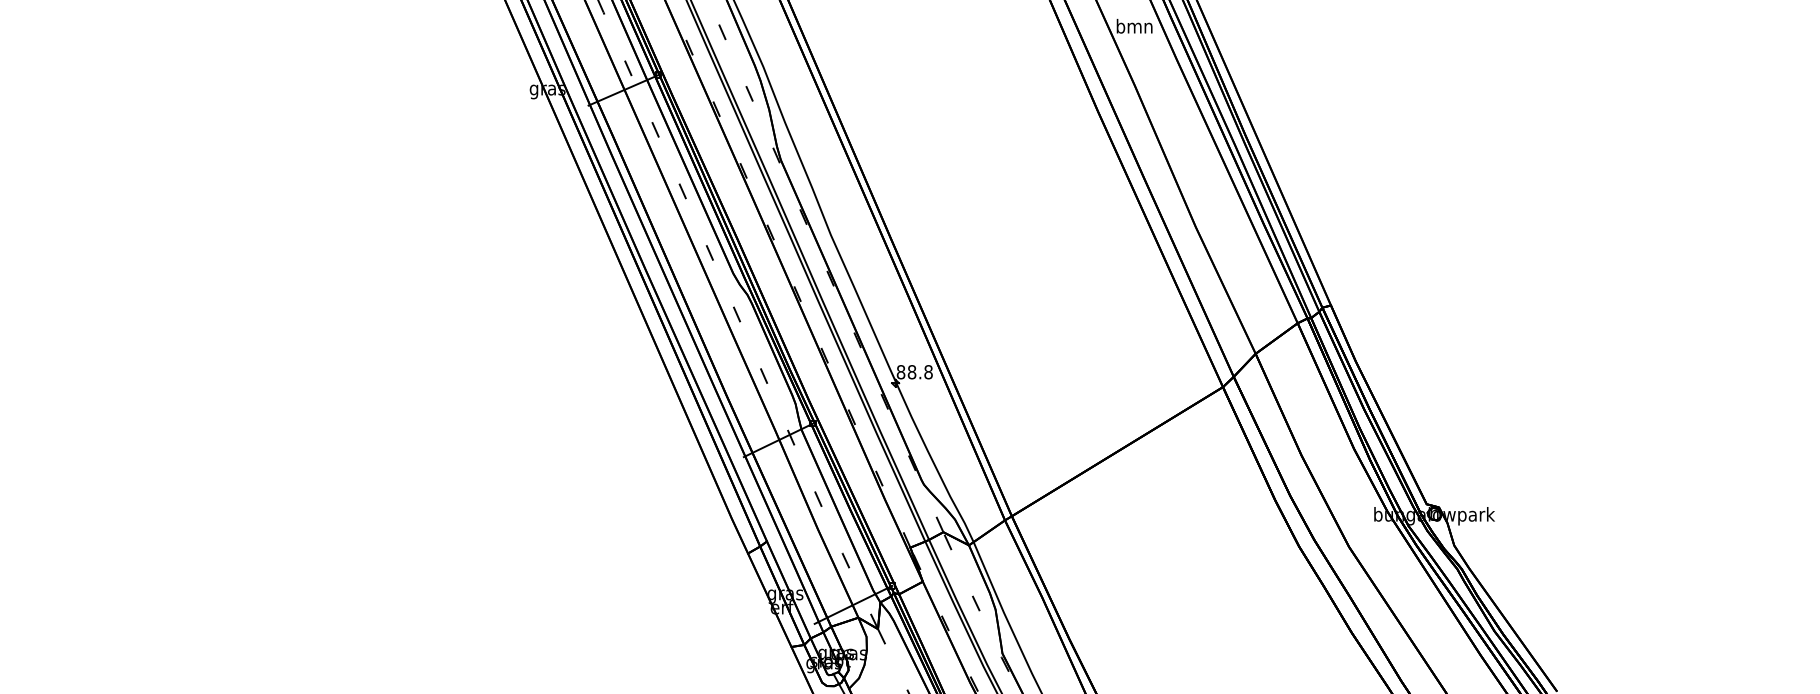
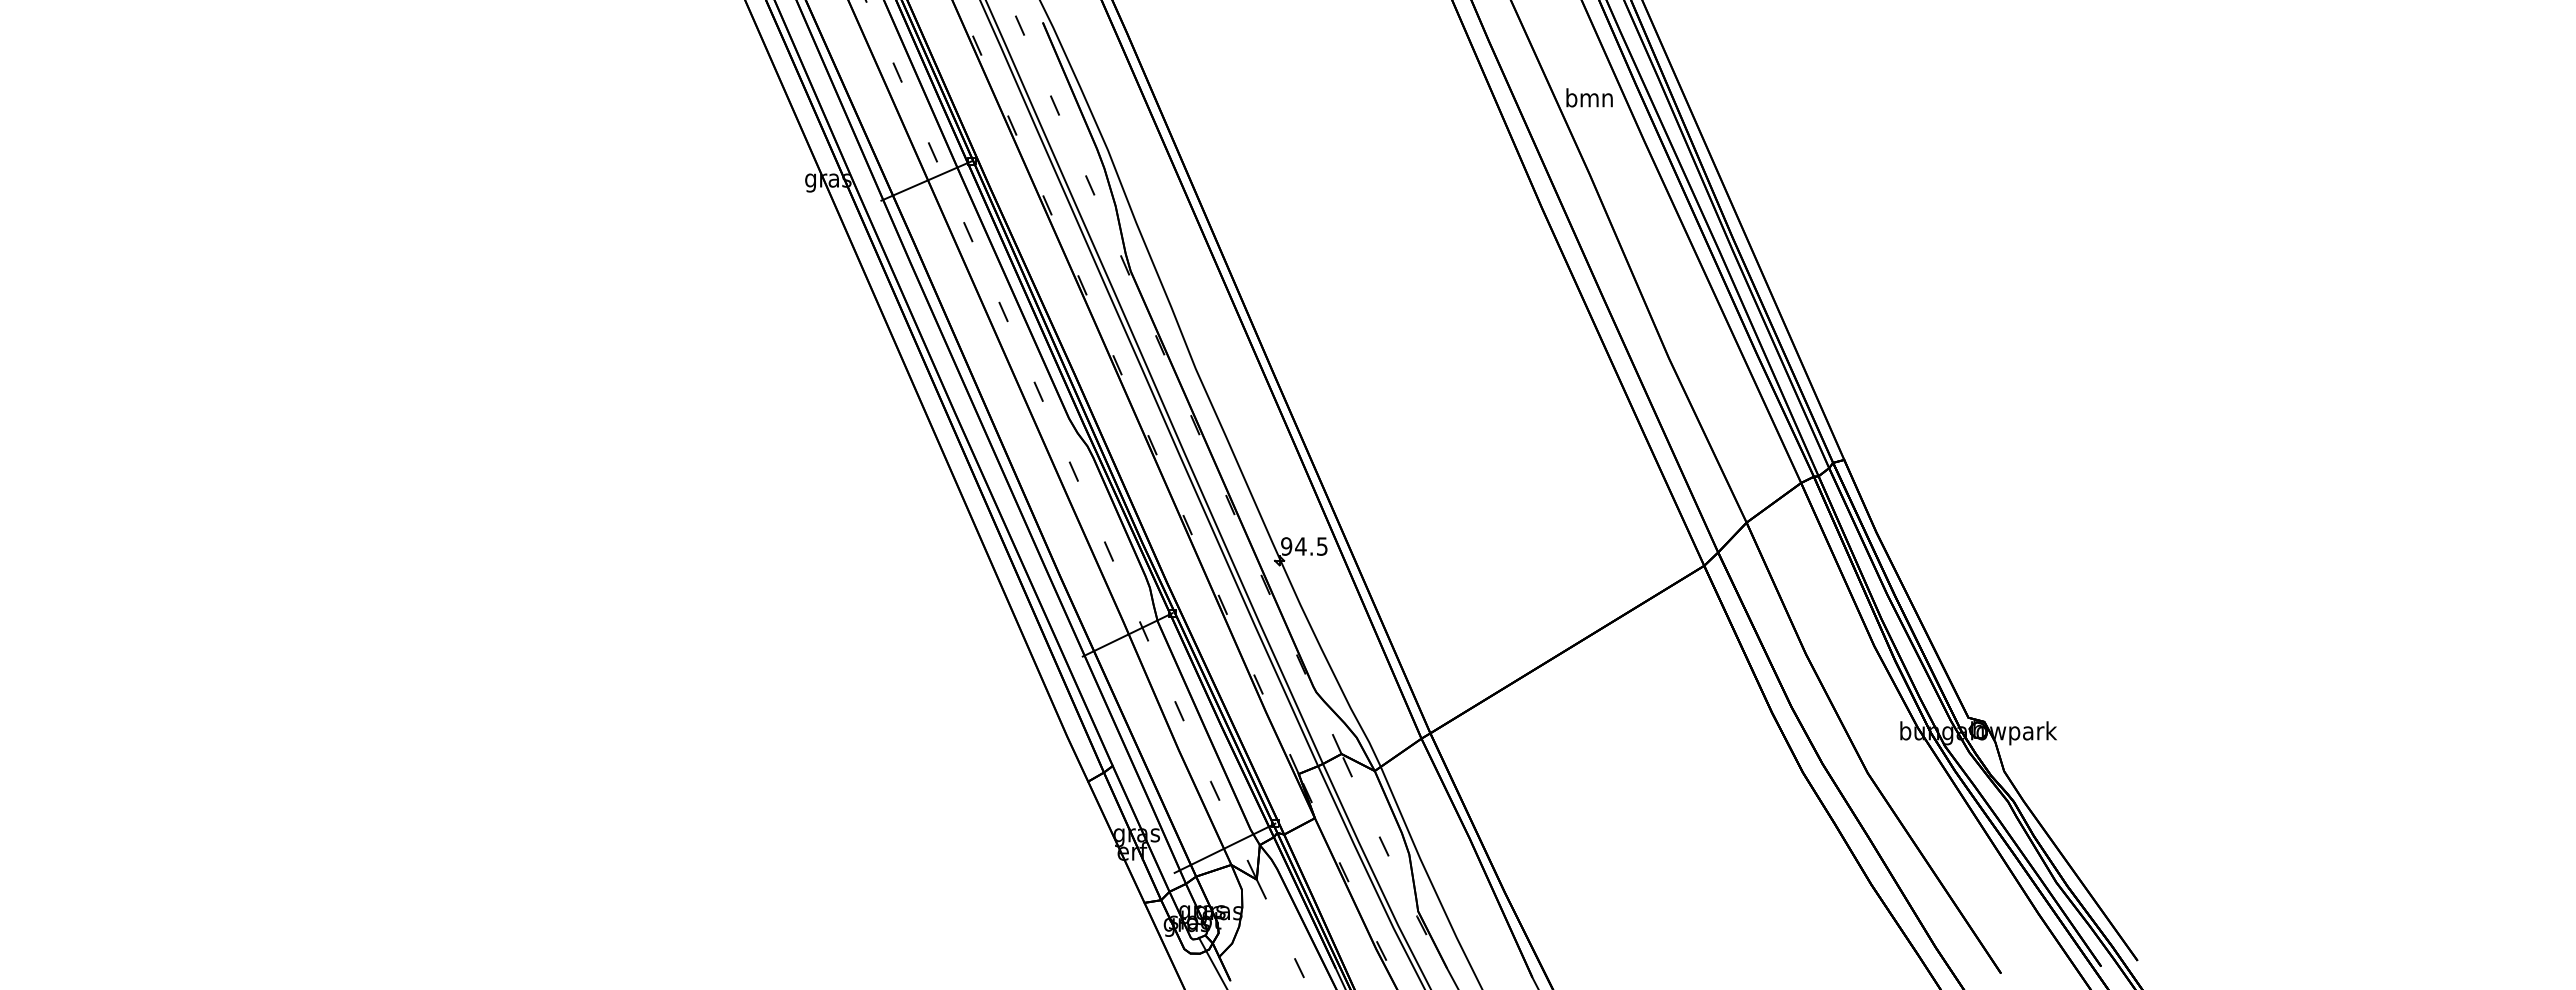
text: (914, 372) -> (1304, 546), 88.8 -> 94.5

